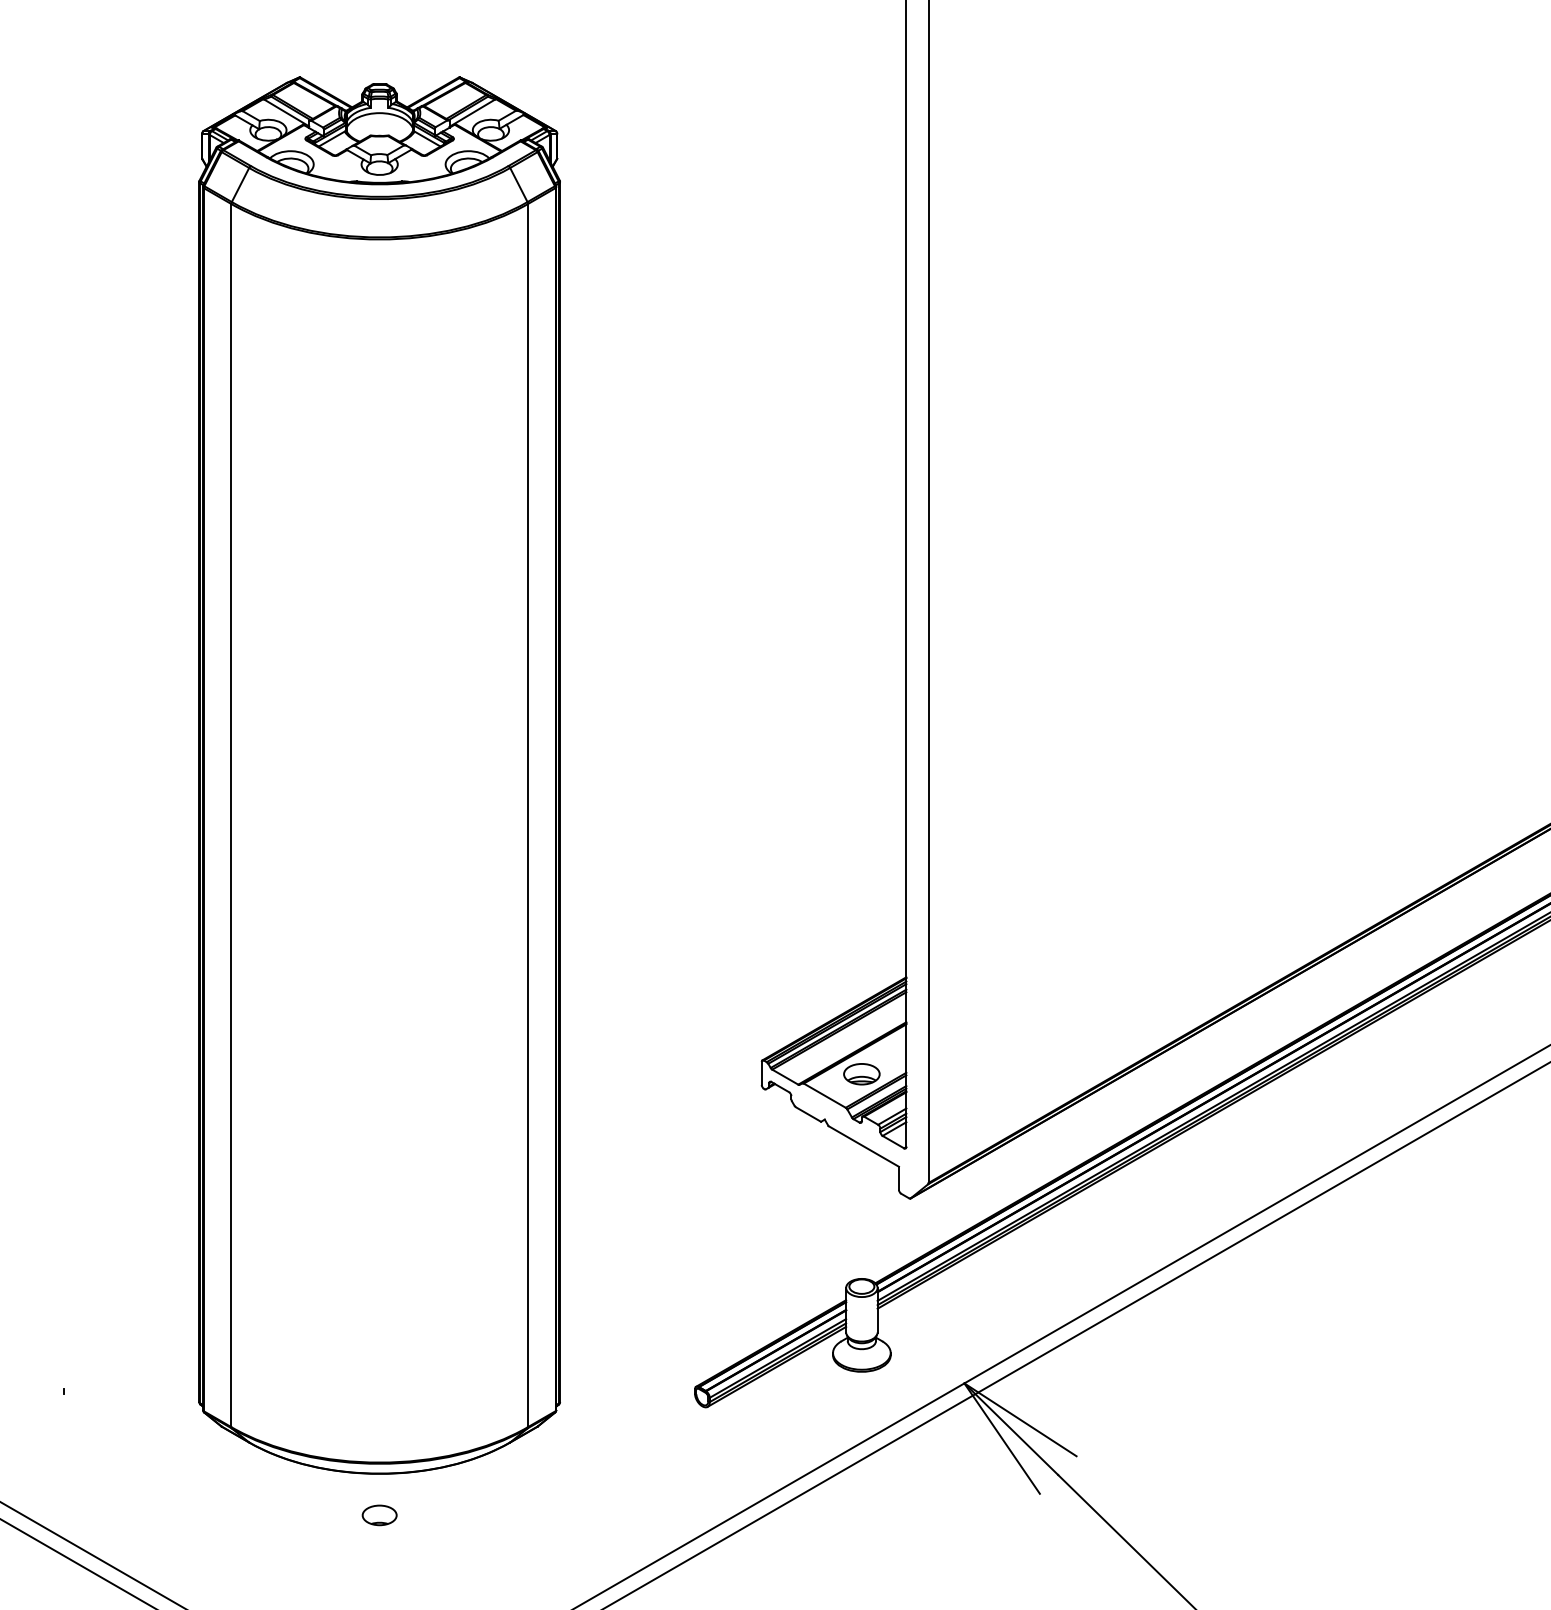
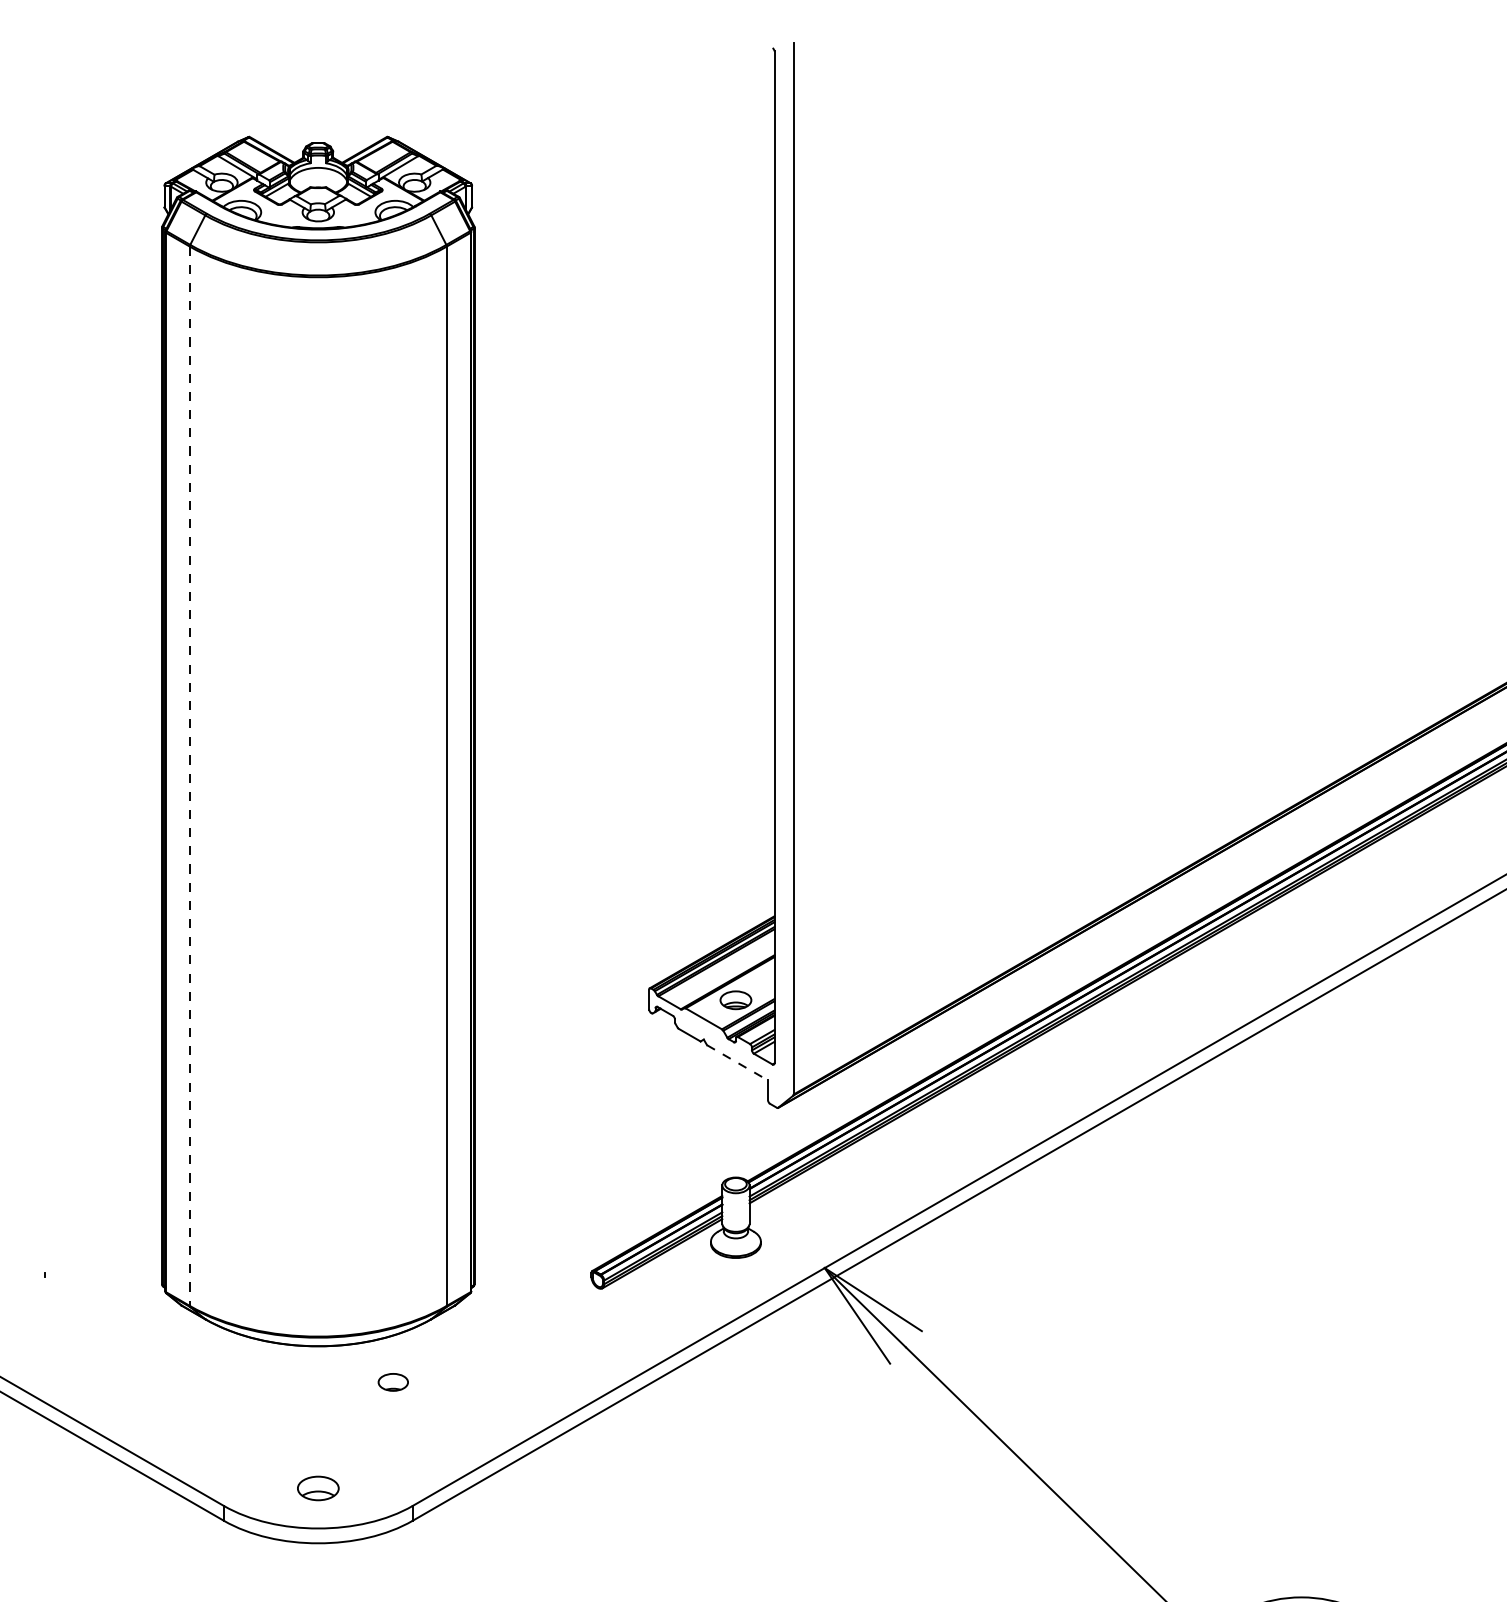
line: (230, 815) -> (189, 776), solid -> dashed
line: (864, 1147) -> (738, 1063), solid -> dashed
part: (378, 1515) -> (392, 1382), moved

